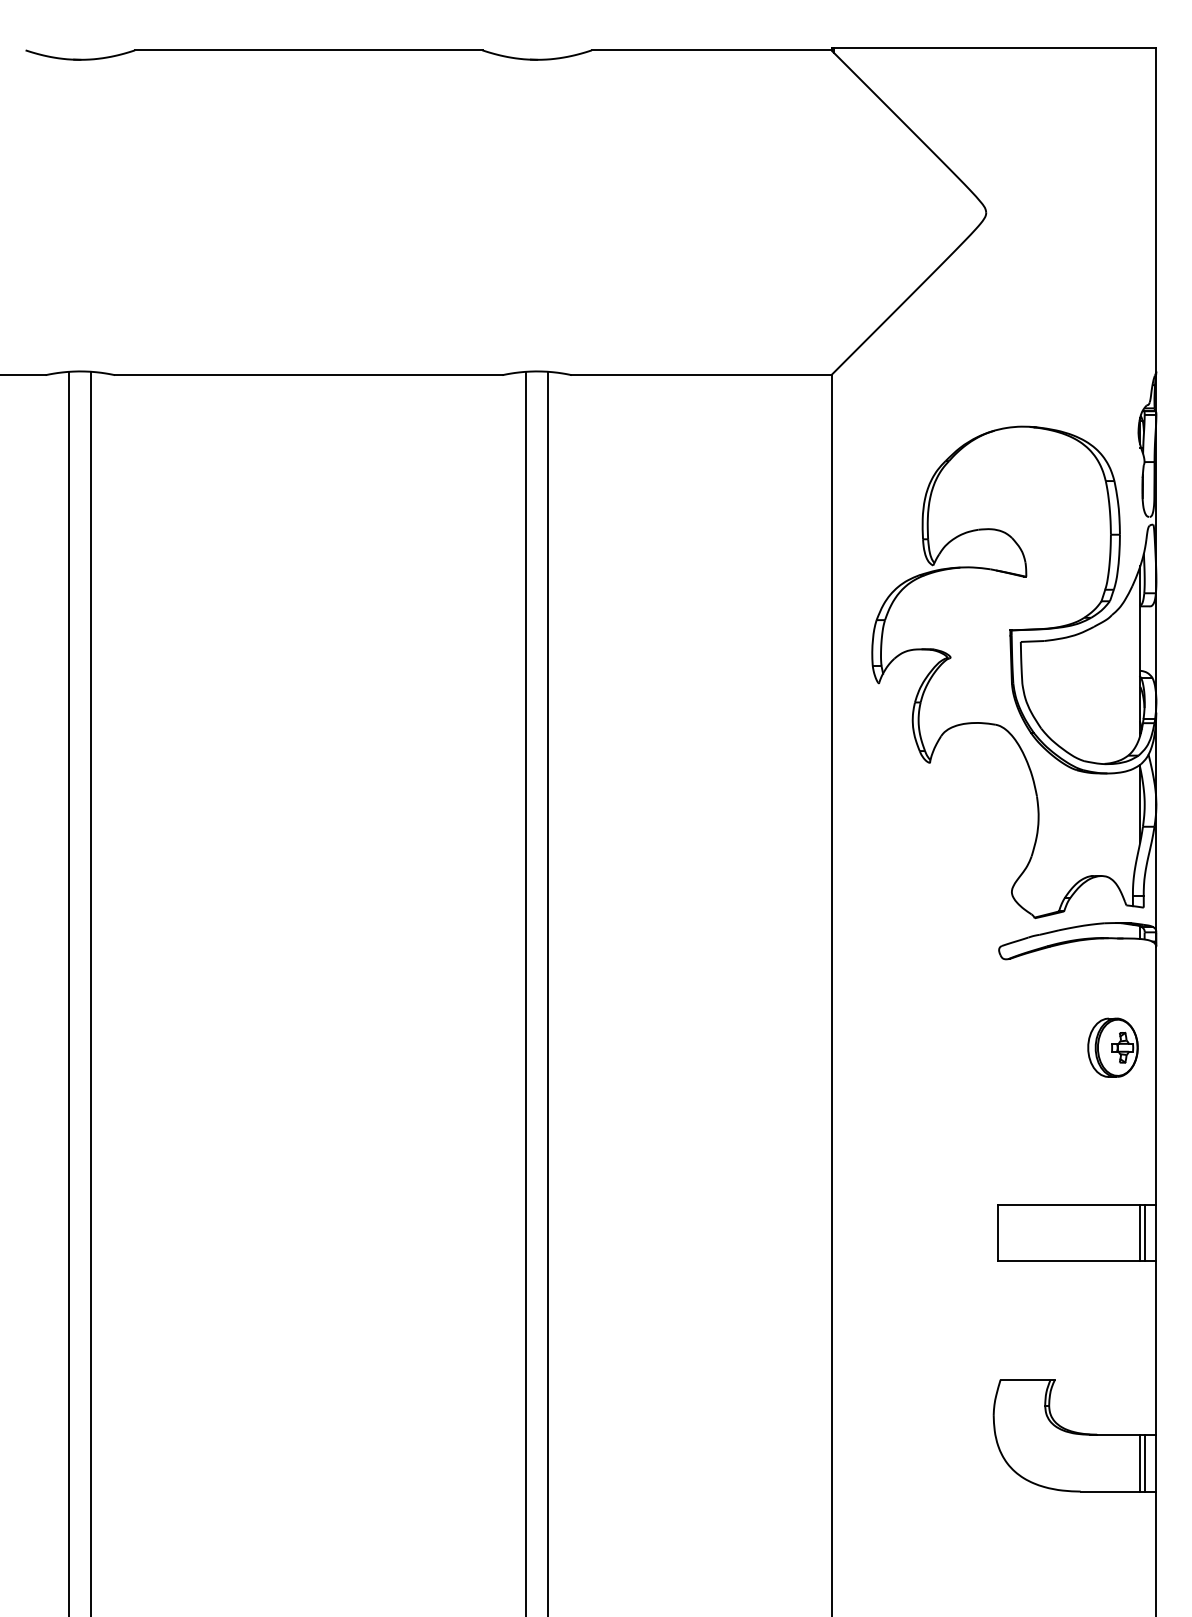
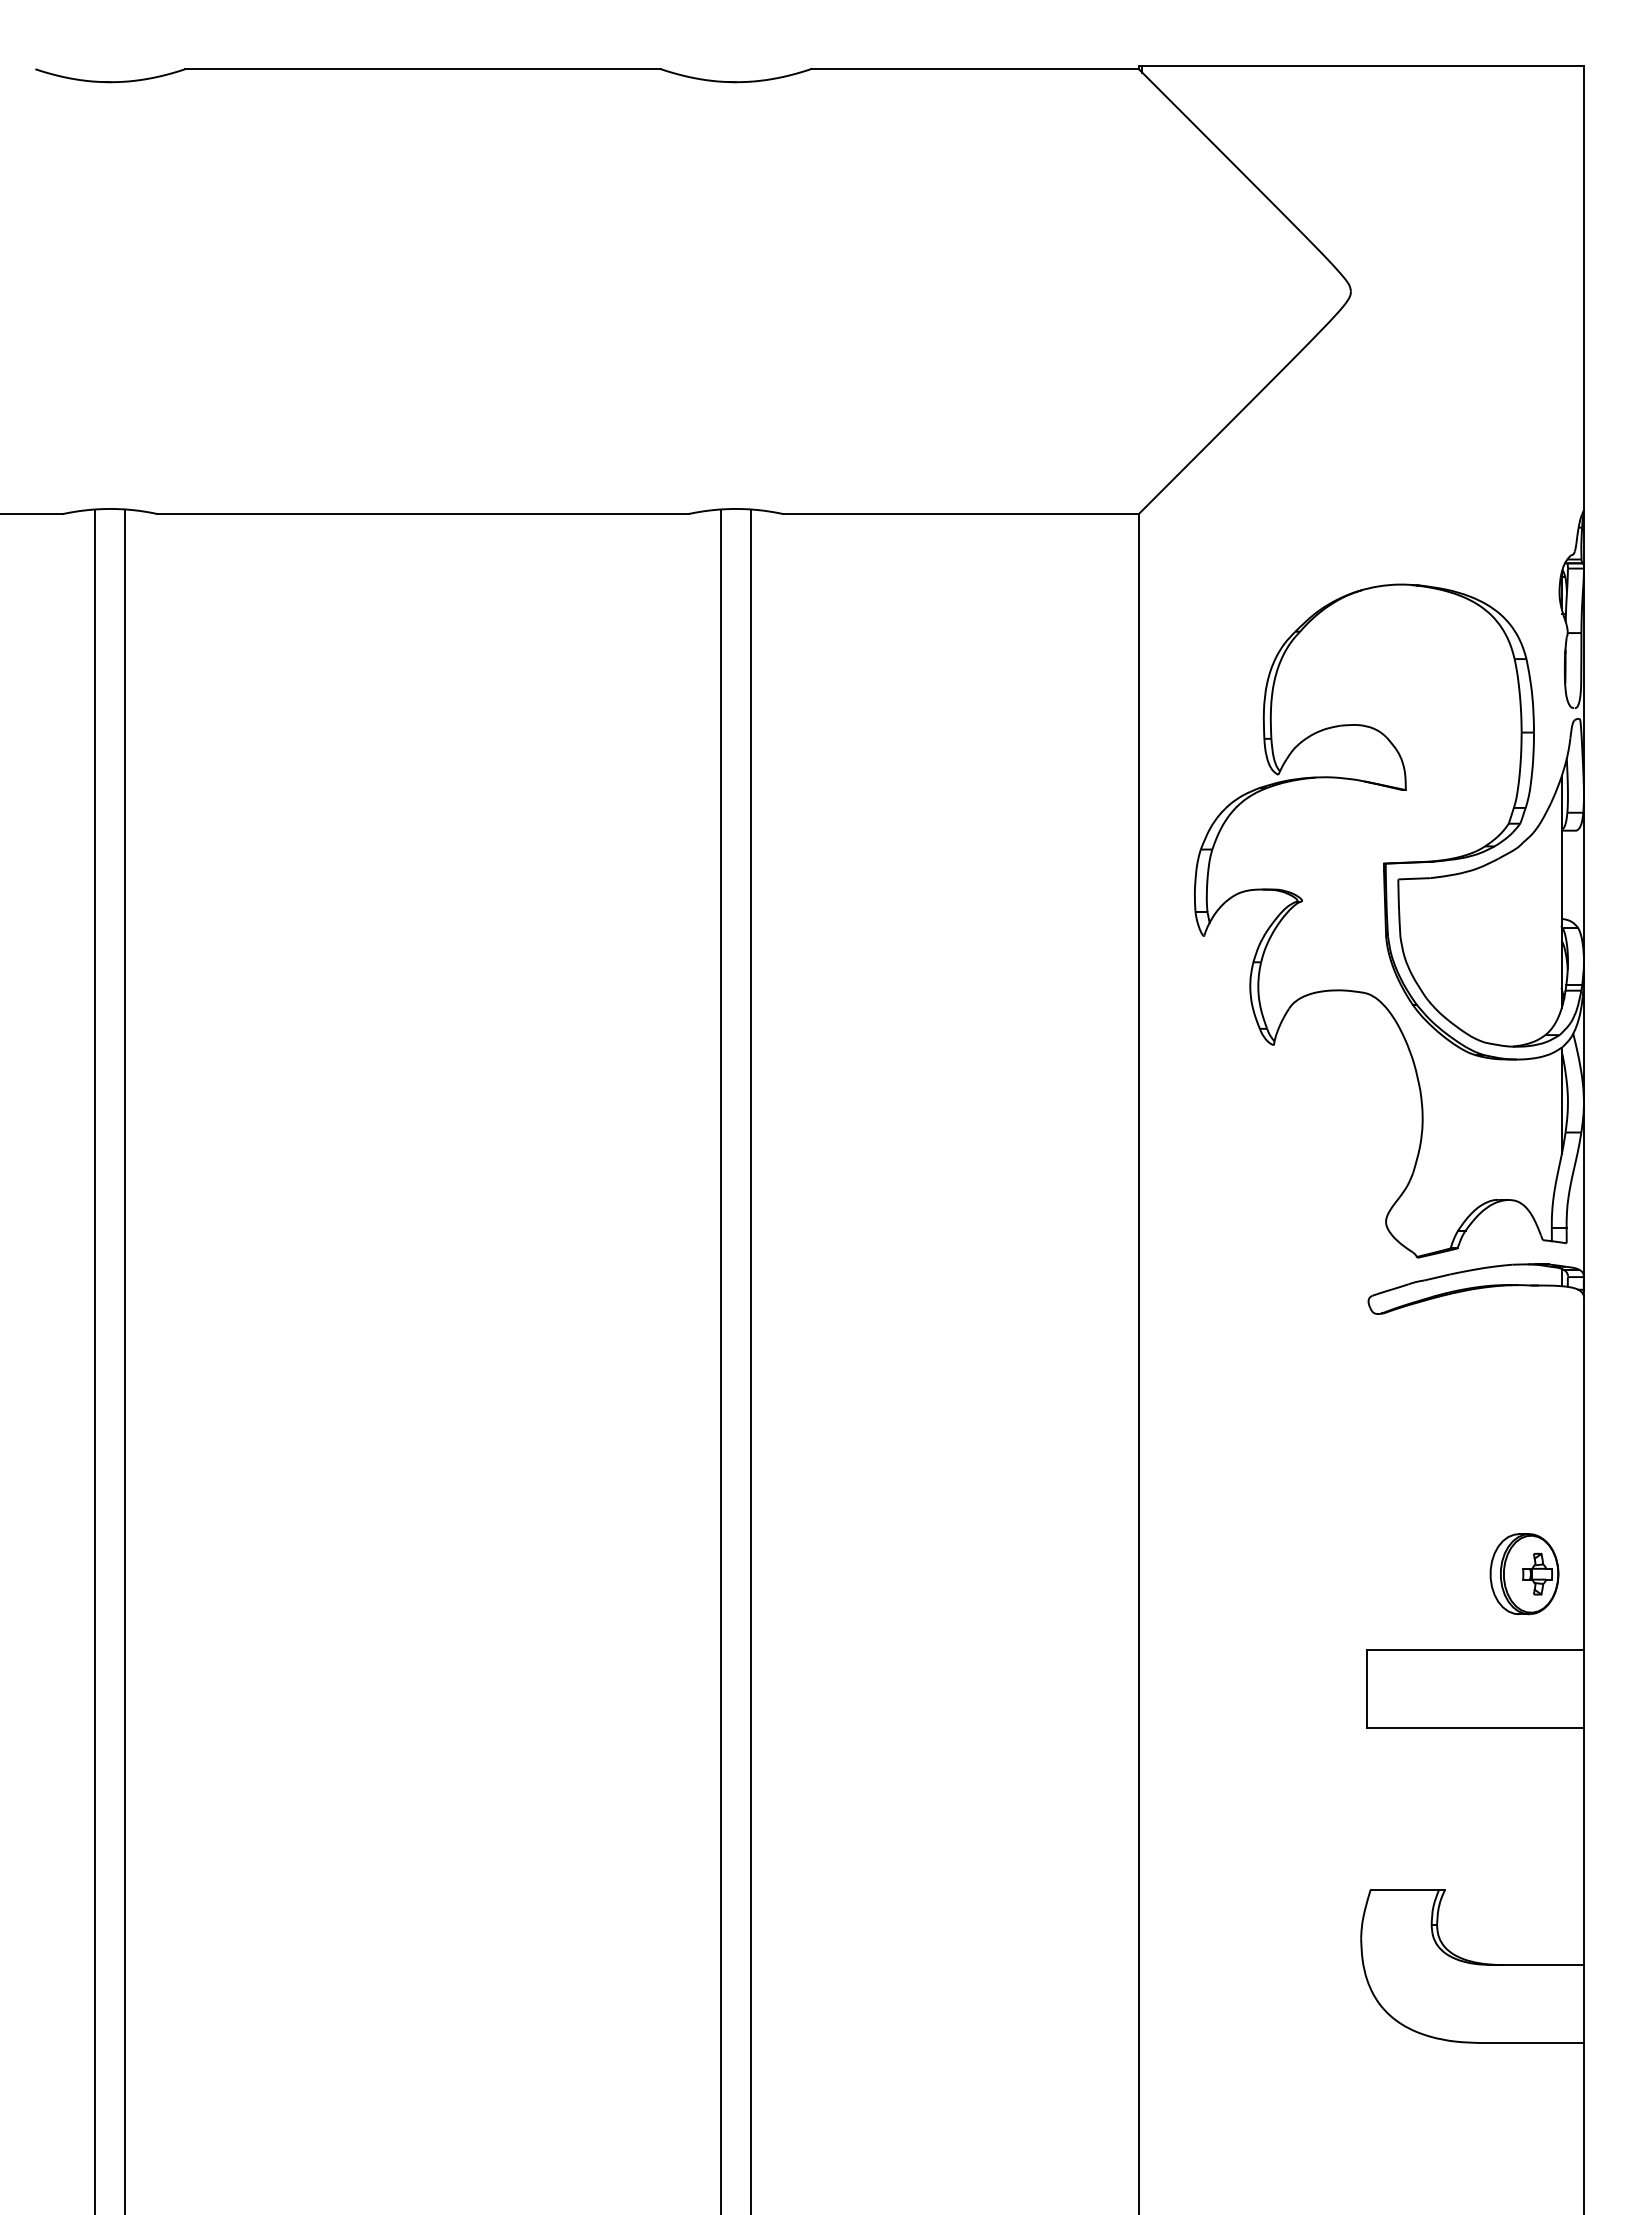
part: (1112, 1048) -> (1524, 1574), moved
line: (1139, 1232) -> (1561, 1688), removed
line: (1144, 1232) -> (1567, 1688), removed
line: (1139, 1462) -> (1561, 2003), removed
line: (1144, 1462) -> (1567, 2003), removed

